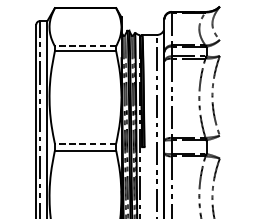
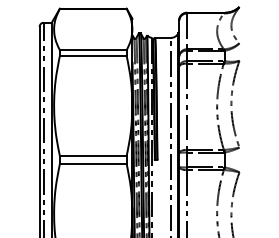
line: (84, 46) -> (92, 50), dashed -> solid
line: (84, 143) -> (92, 156), dashed -> solid

